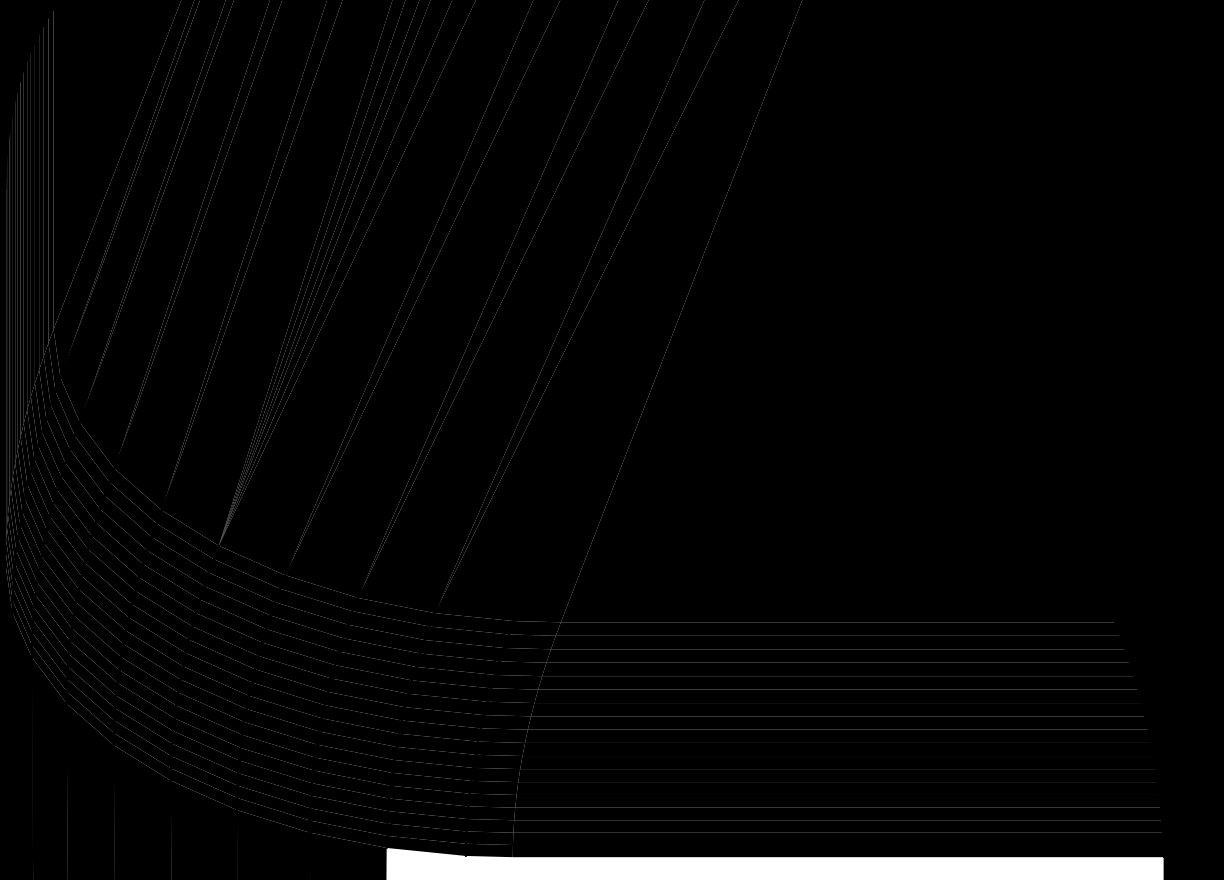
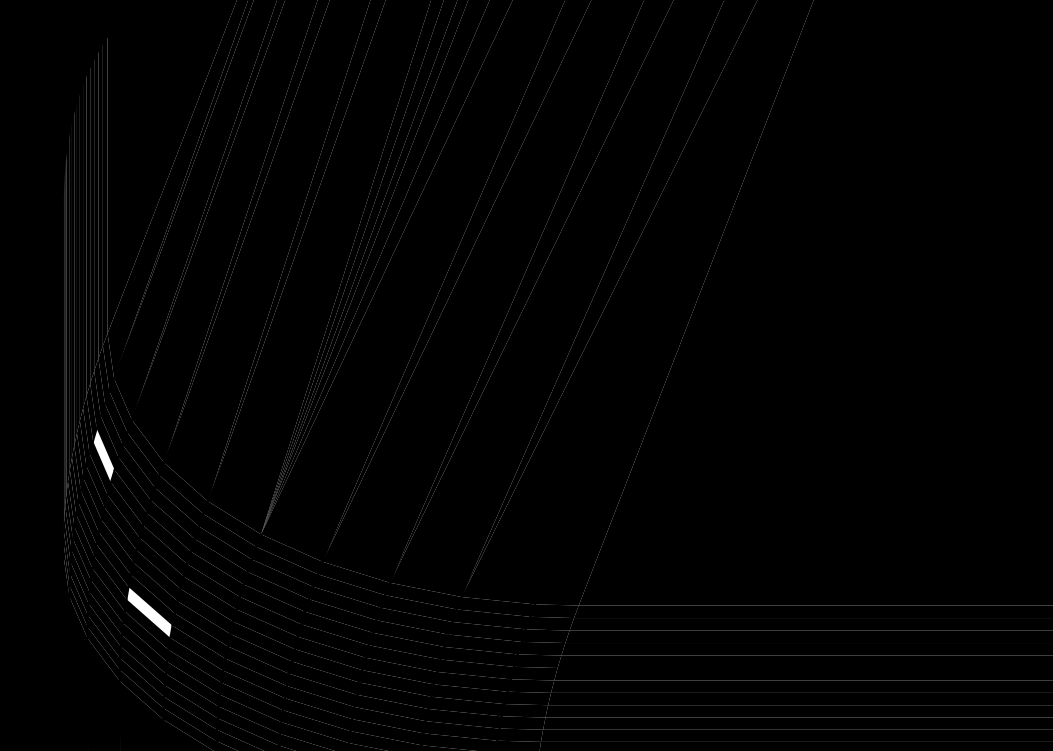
fill: (49, 460) -> (103, 455), removed
fill: (98, 629) -> (149, 612), removed

